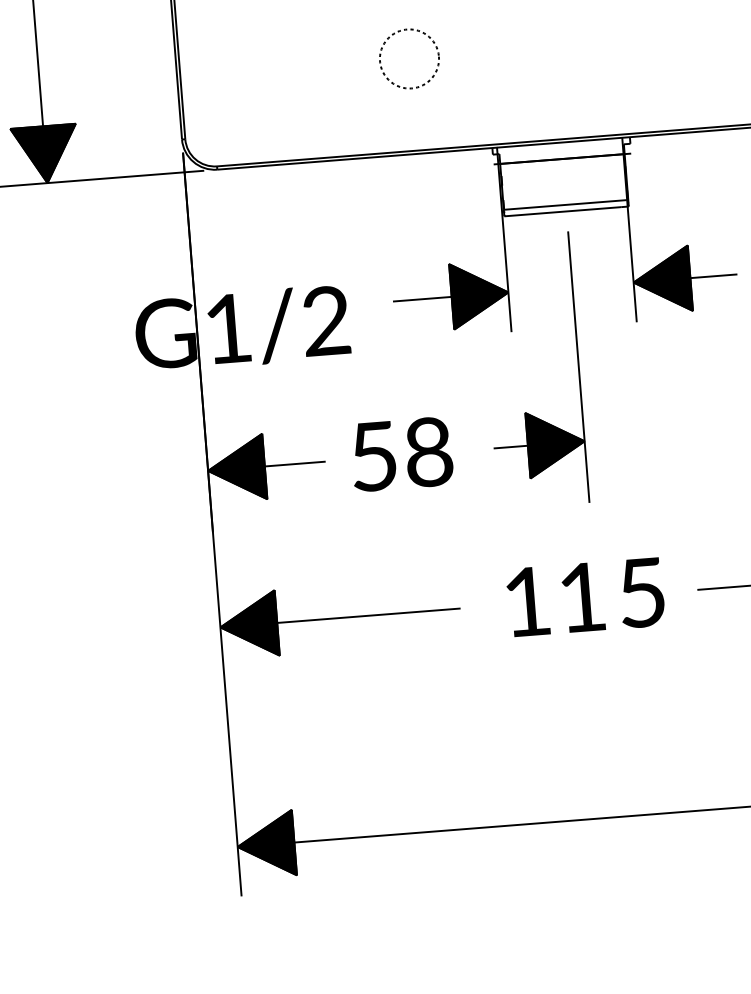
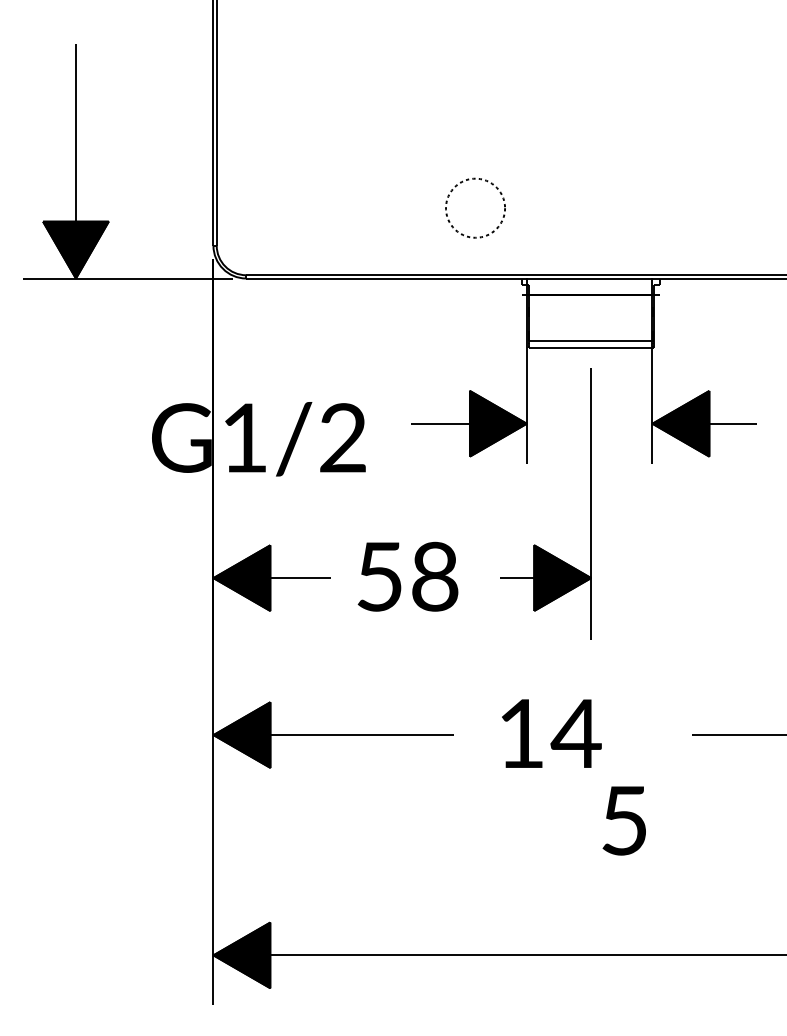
part: (413, 30) -> (481, 180), moved
text: (641, 592) -> (623, 820), moved
text: (581, 597) -> (575, 733), 11 -> 14

